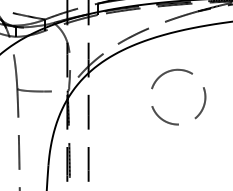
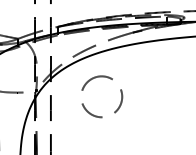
part: (203, 91) -> (120, 92), moved

